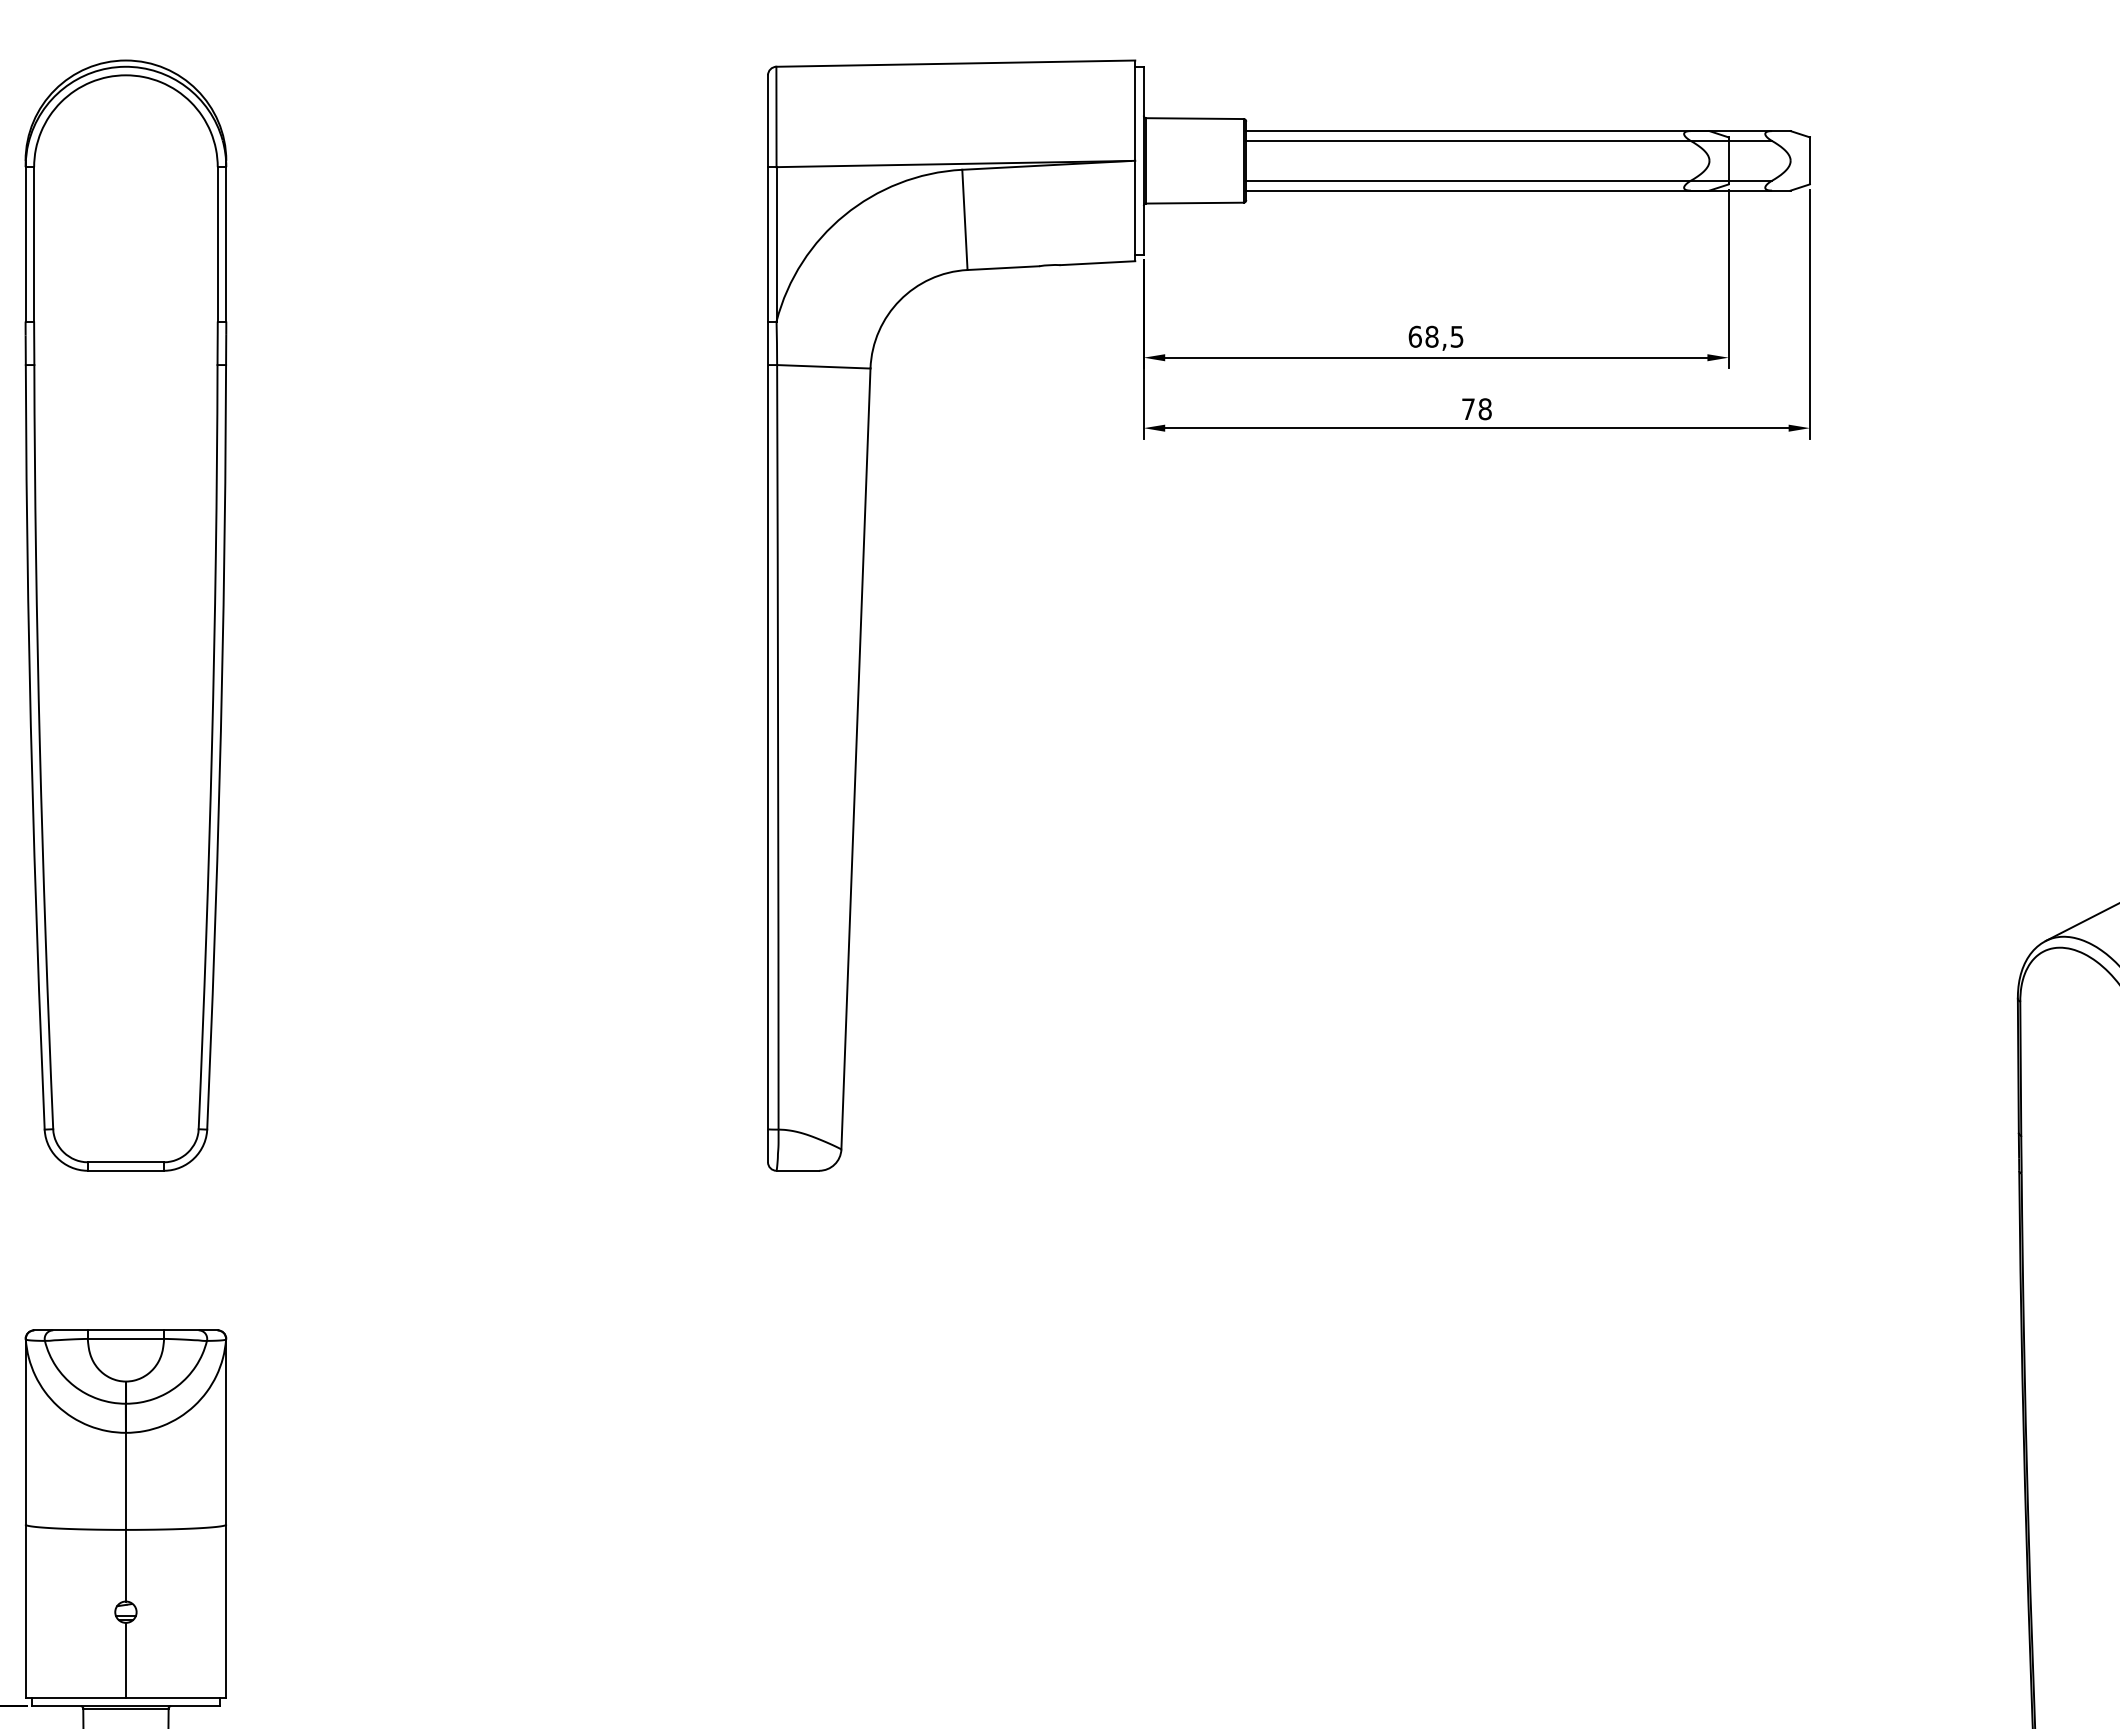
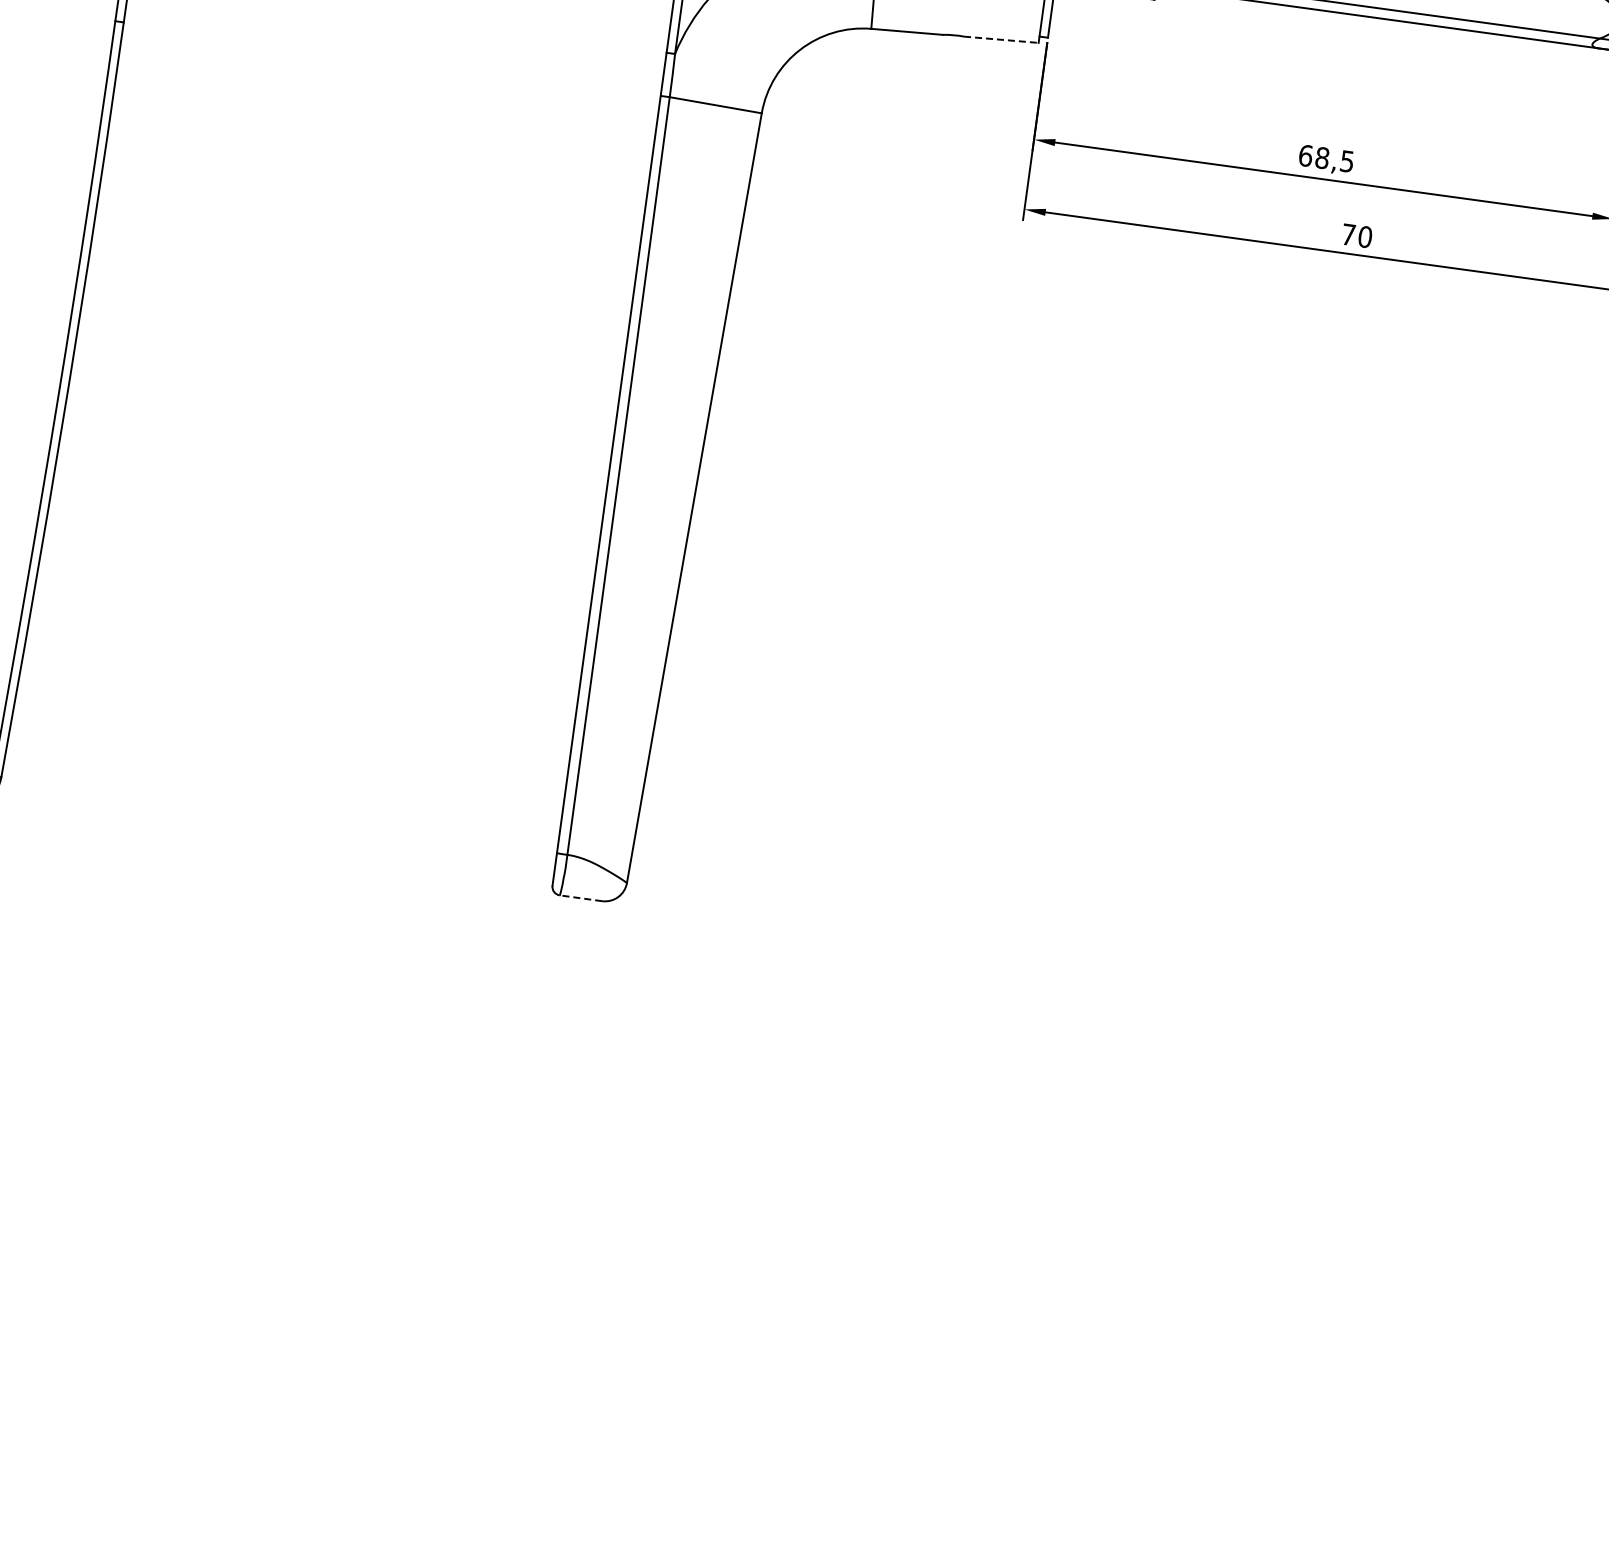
line: (1098, 263) -> (1001, 40), solid -> dashed
text: (1484, 408) -> (1364, 236), 78 -> 70
line: (797, 1170) -> (580, 897), solid -> dashed

